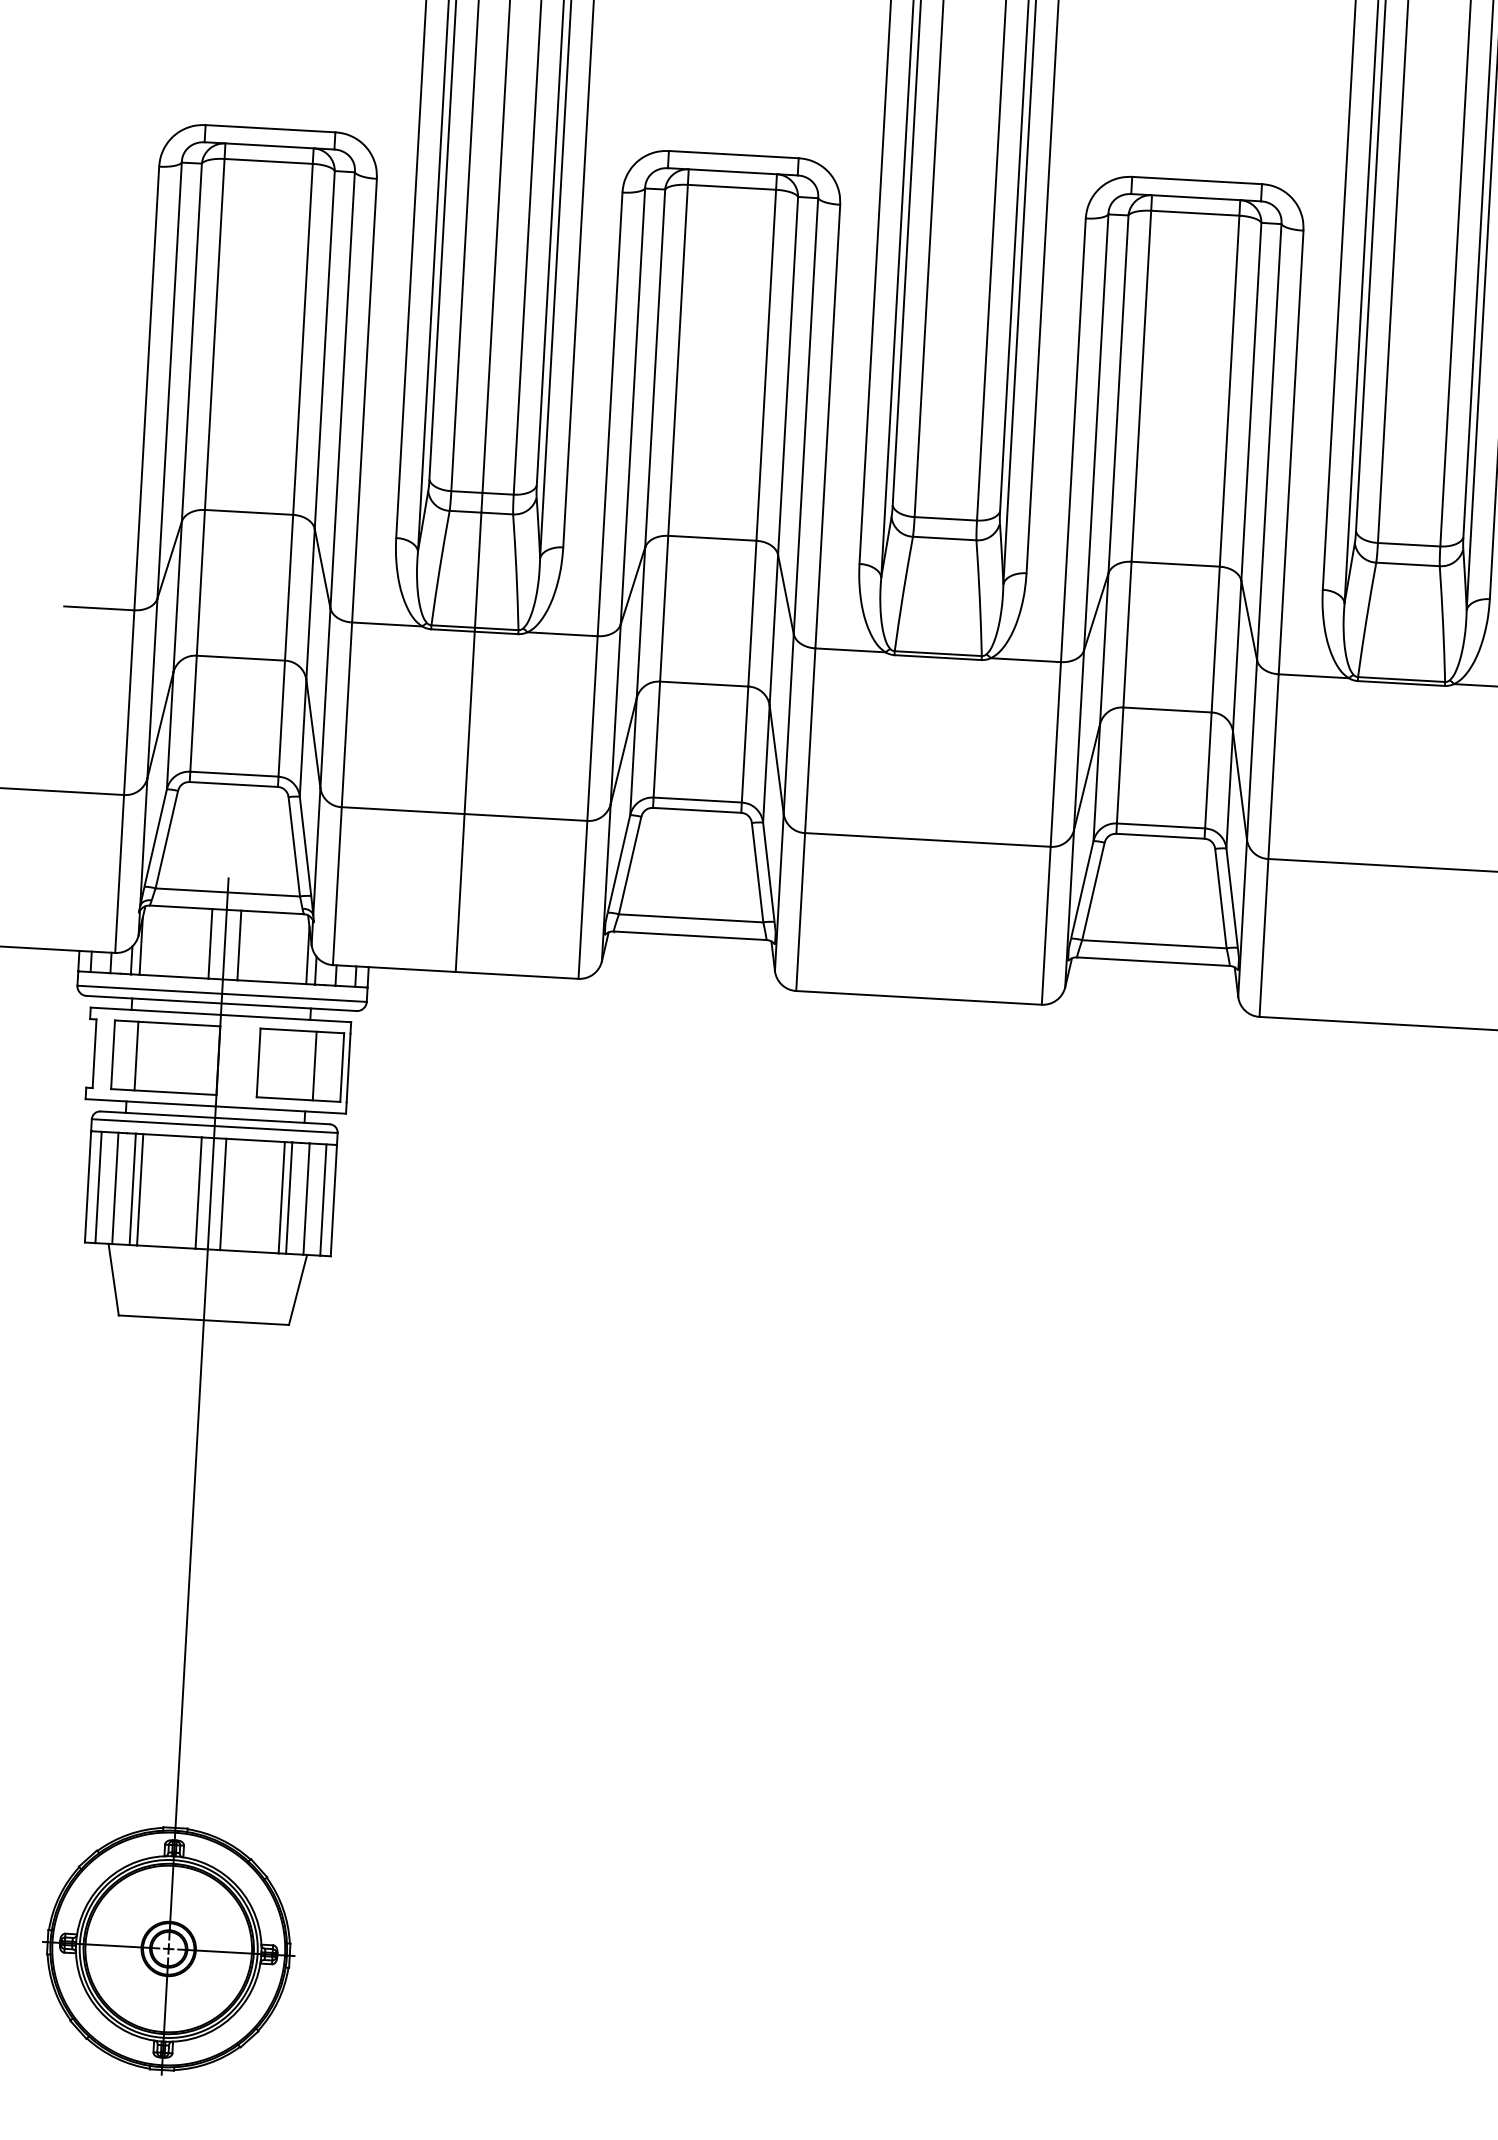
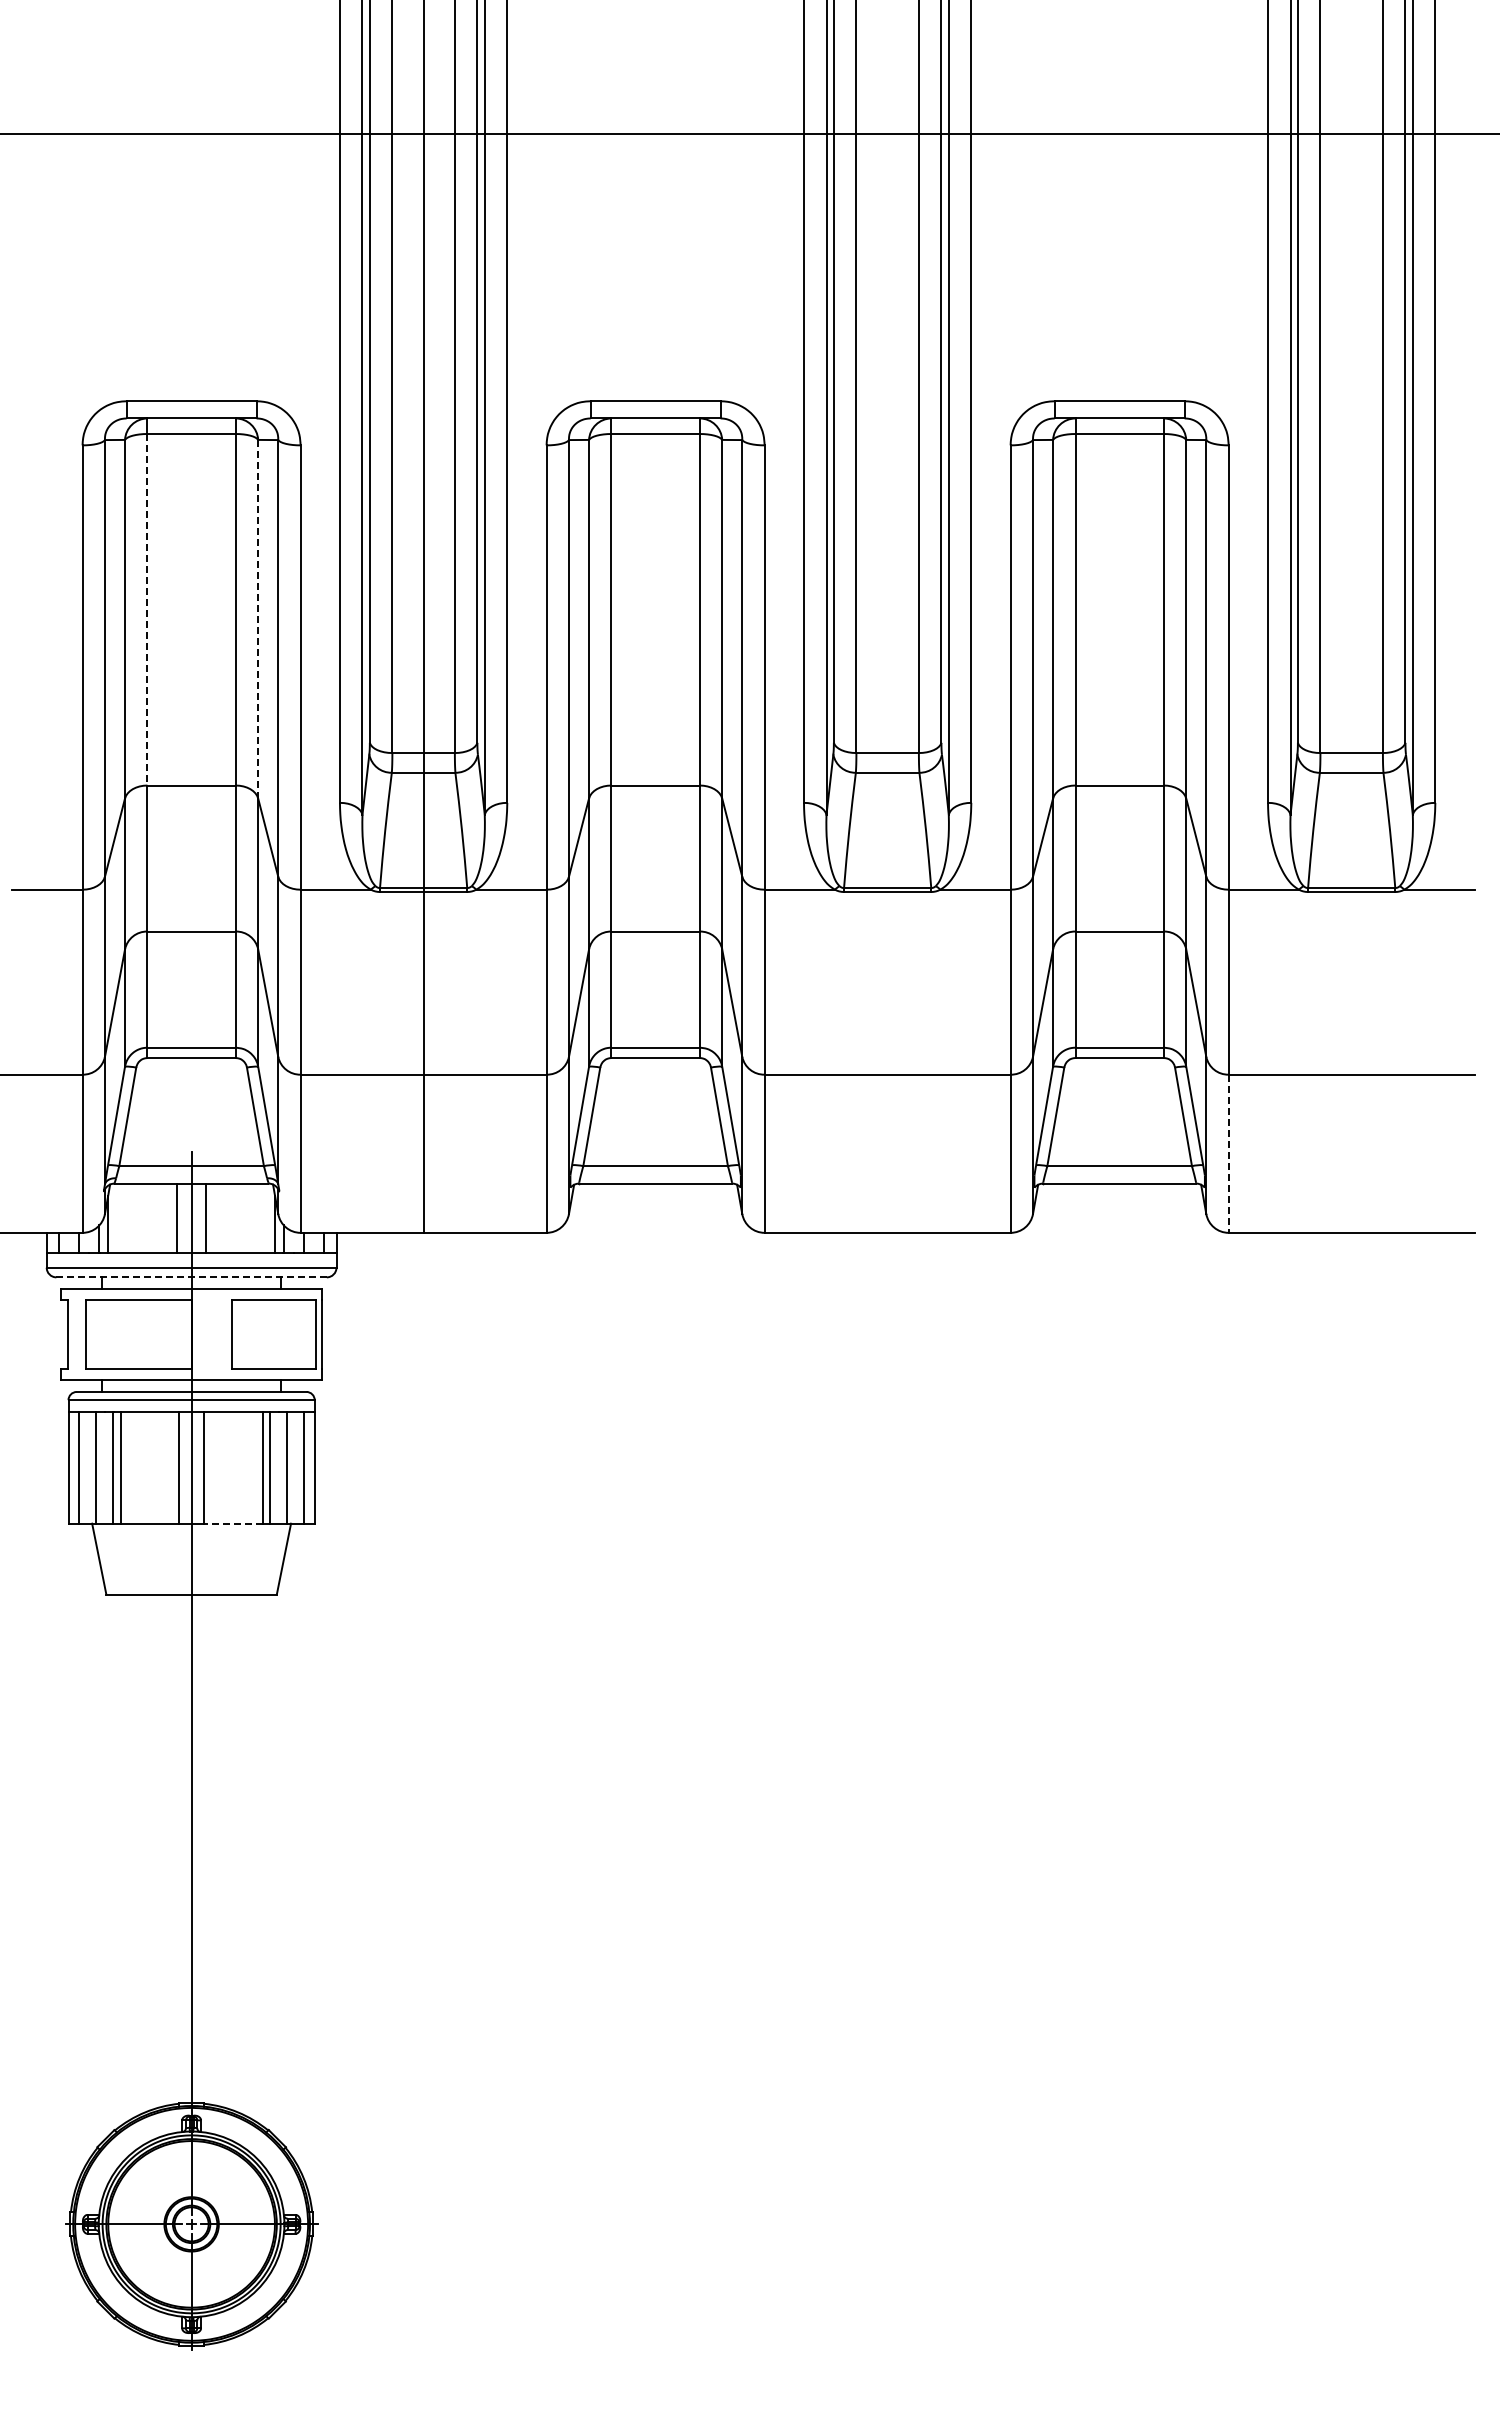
line: (214, 334) -> (147, 609), solid -> dashed
line: (325, 350) -> (258, 619), solid -> dashed
line: (1263, 938) -> (1228, 1154), solid -> dashed
line: (221, 1003) -> (191, 1277), solid -> dashed
line: (136, 1055) -> (109, 1334), removed
line: (315, 1065) -> (288, 1334), removed
line: (248, 1251) -> (232, 1523), solid -> dashed

